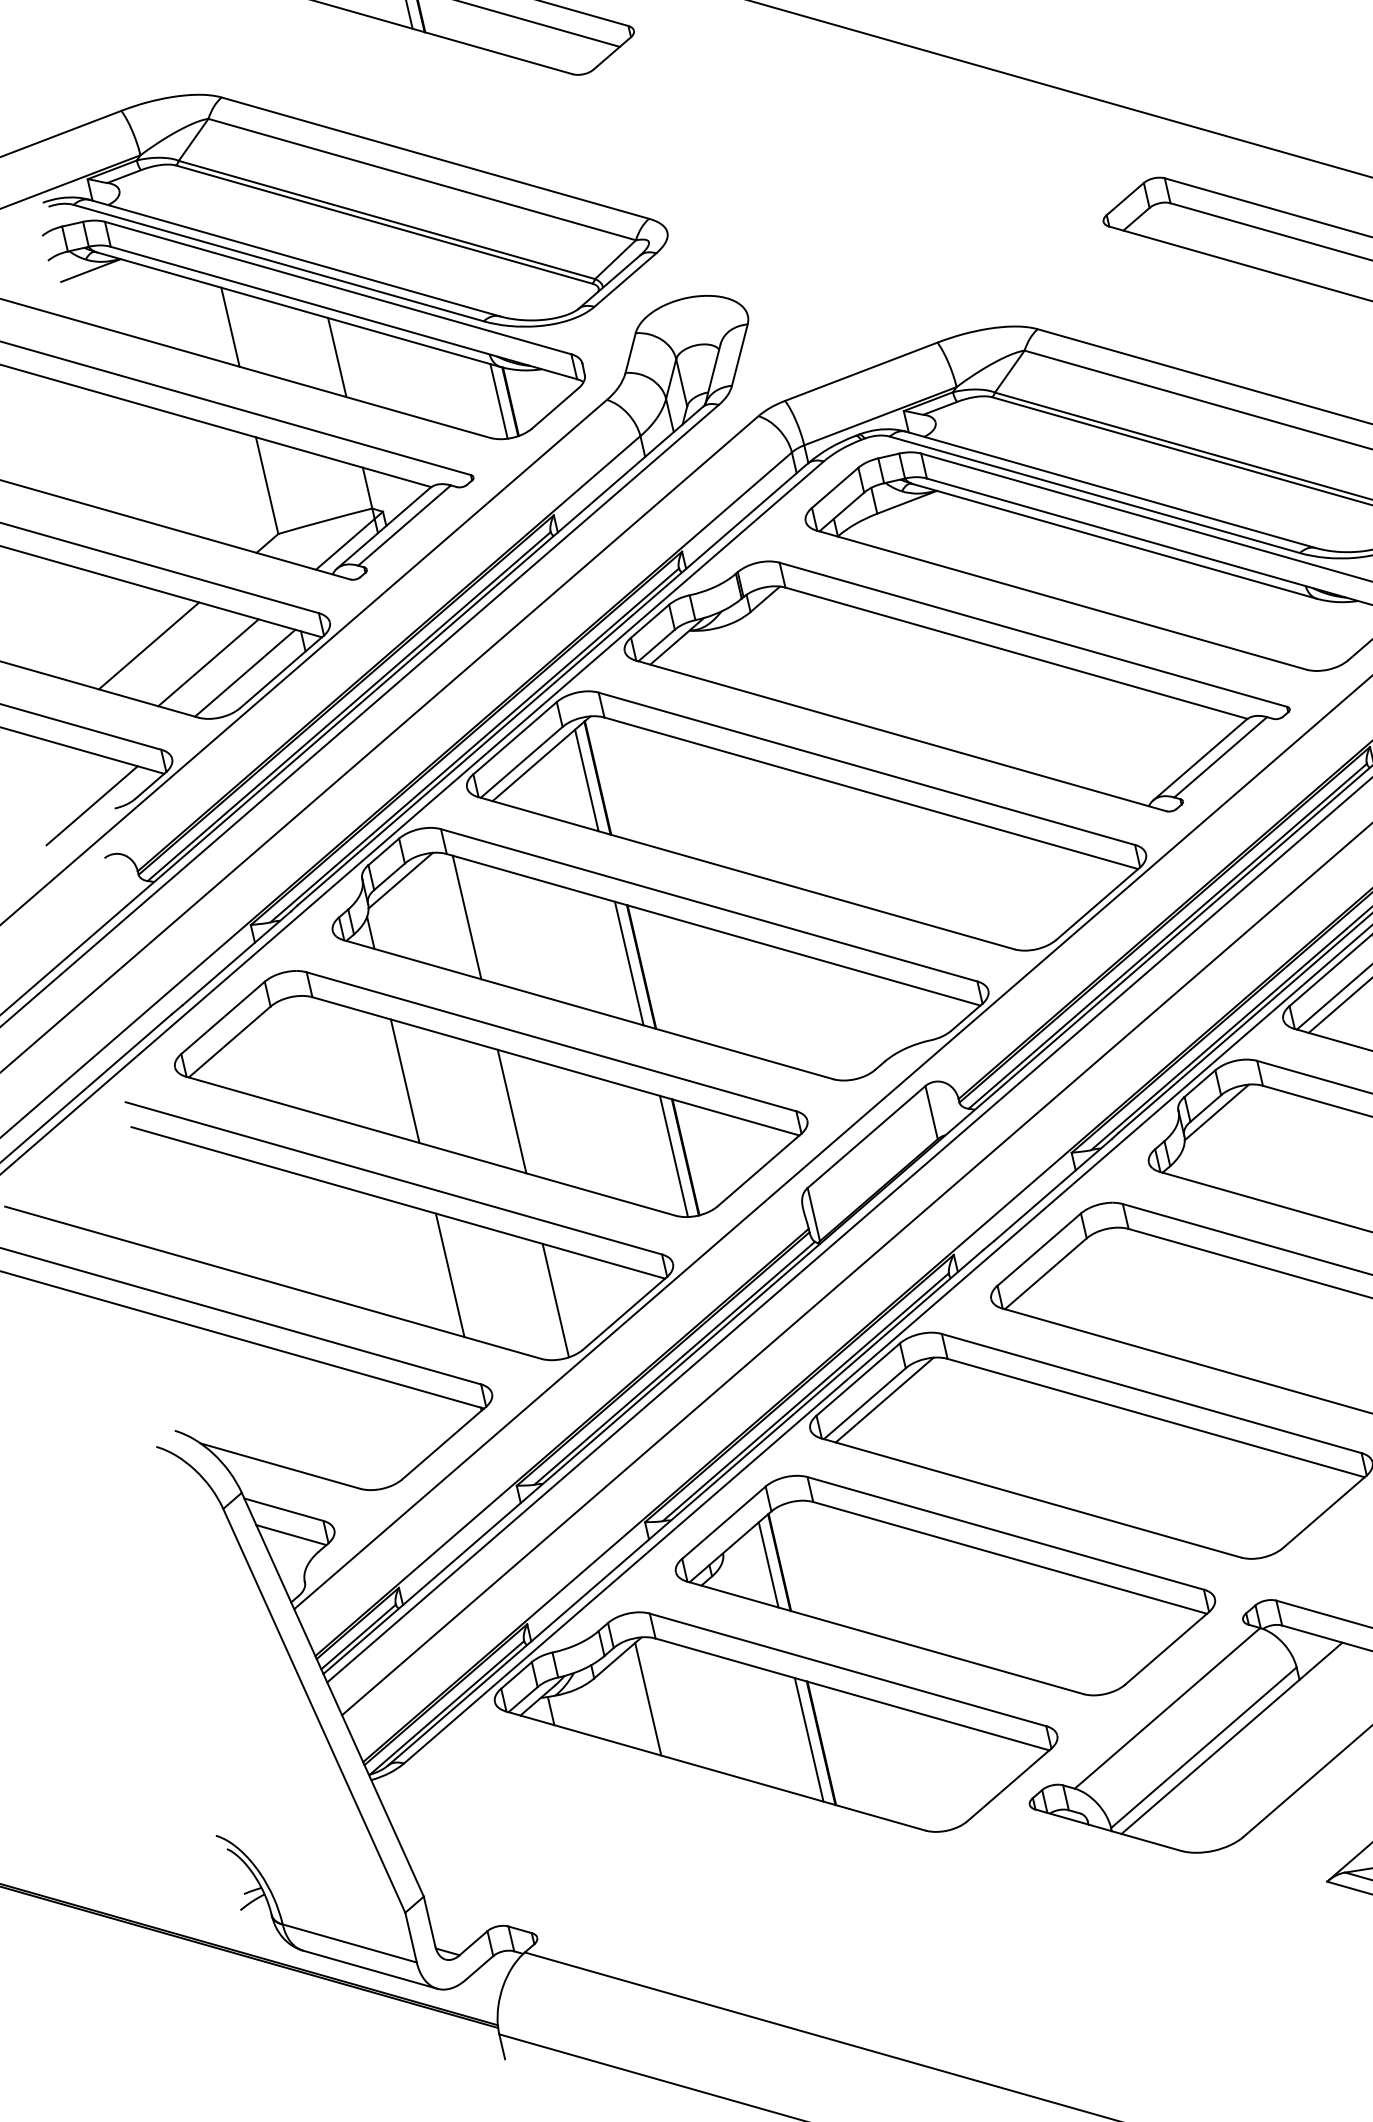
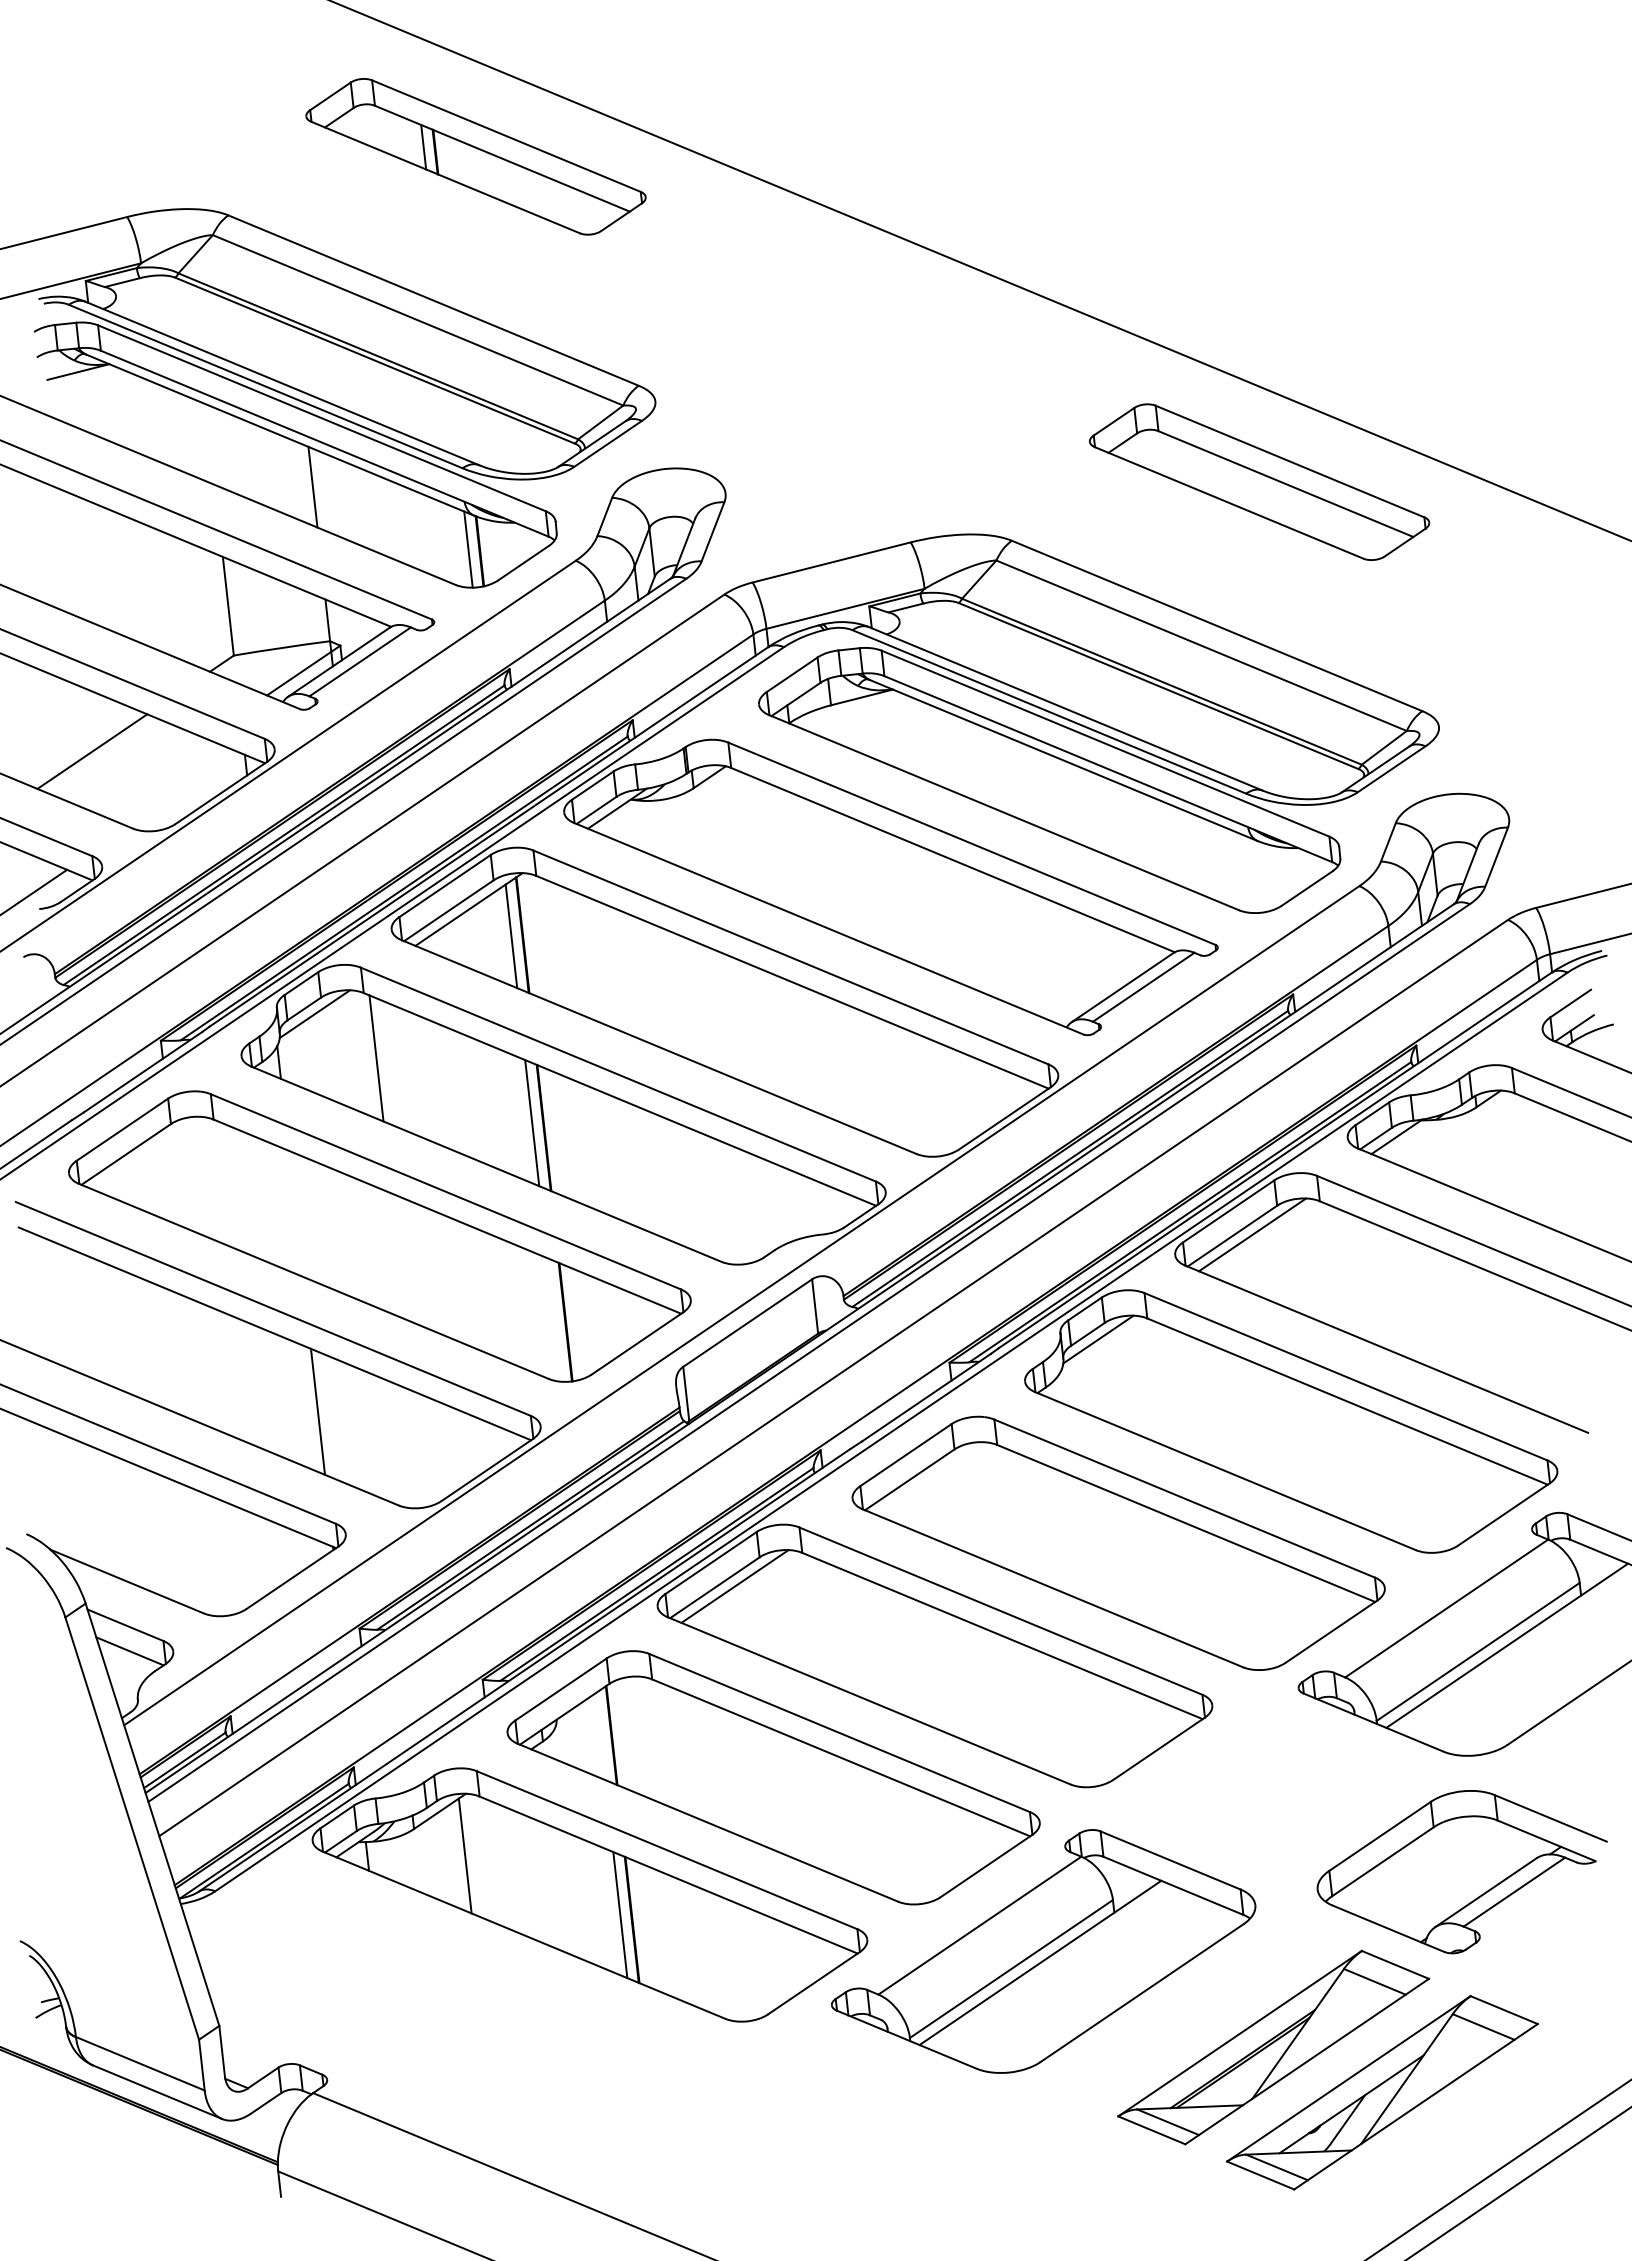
line: (229, 327) -> (209, 444), removed
line: (208, 662) -> (149, 775), removed
line: (244, 672) -> (184, 789), removed
line: (404, 1080) -> (295, 1213), removed
line: (512, 1111) -> (398, 1256), removed
line: (673, 1156) -> (553, 1319), removed
line: (555, 1300) -> (419, 1449), removed
line: (768, 1564) -> (600, 1736), removed

